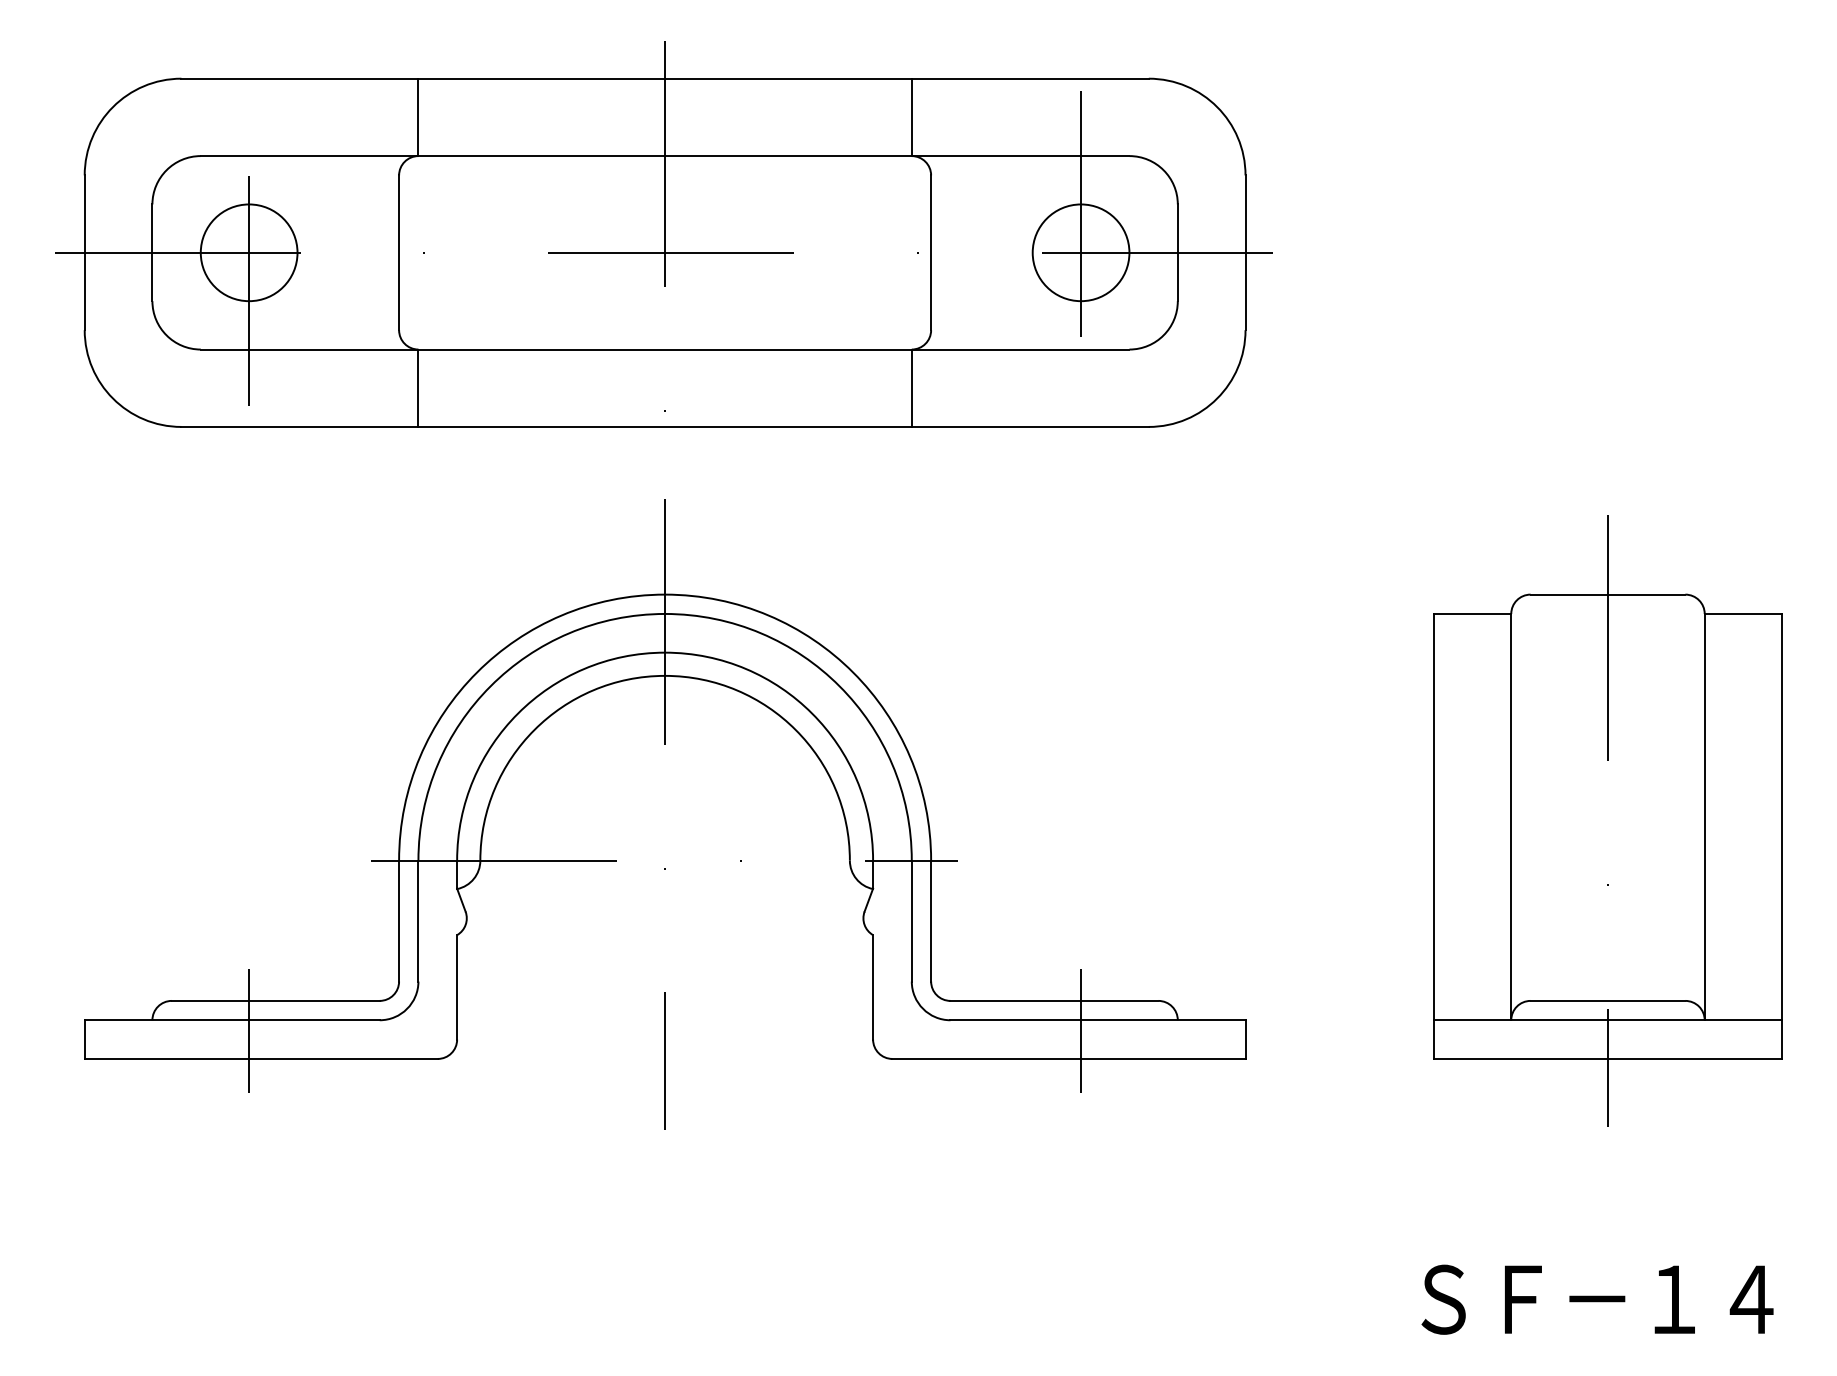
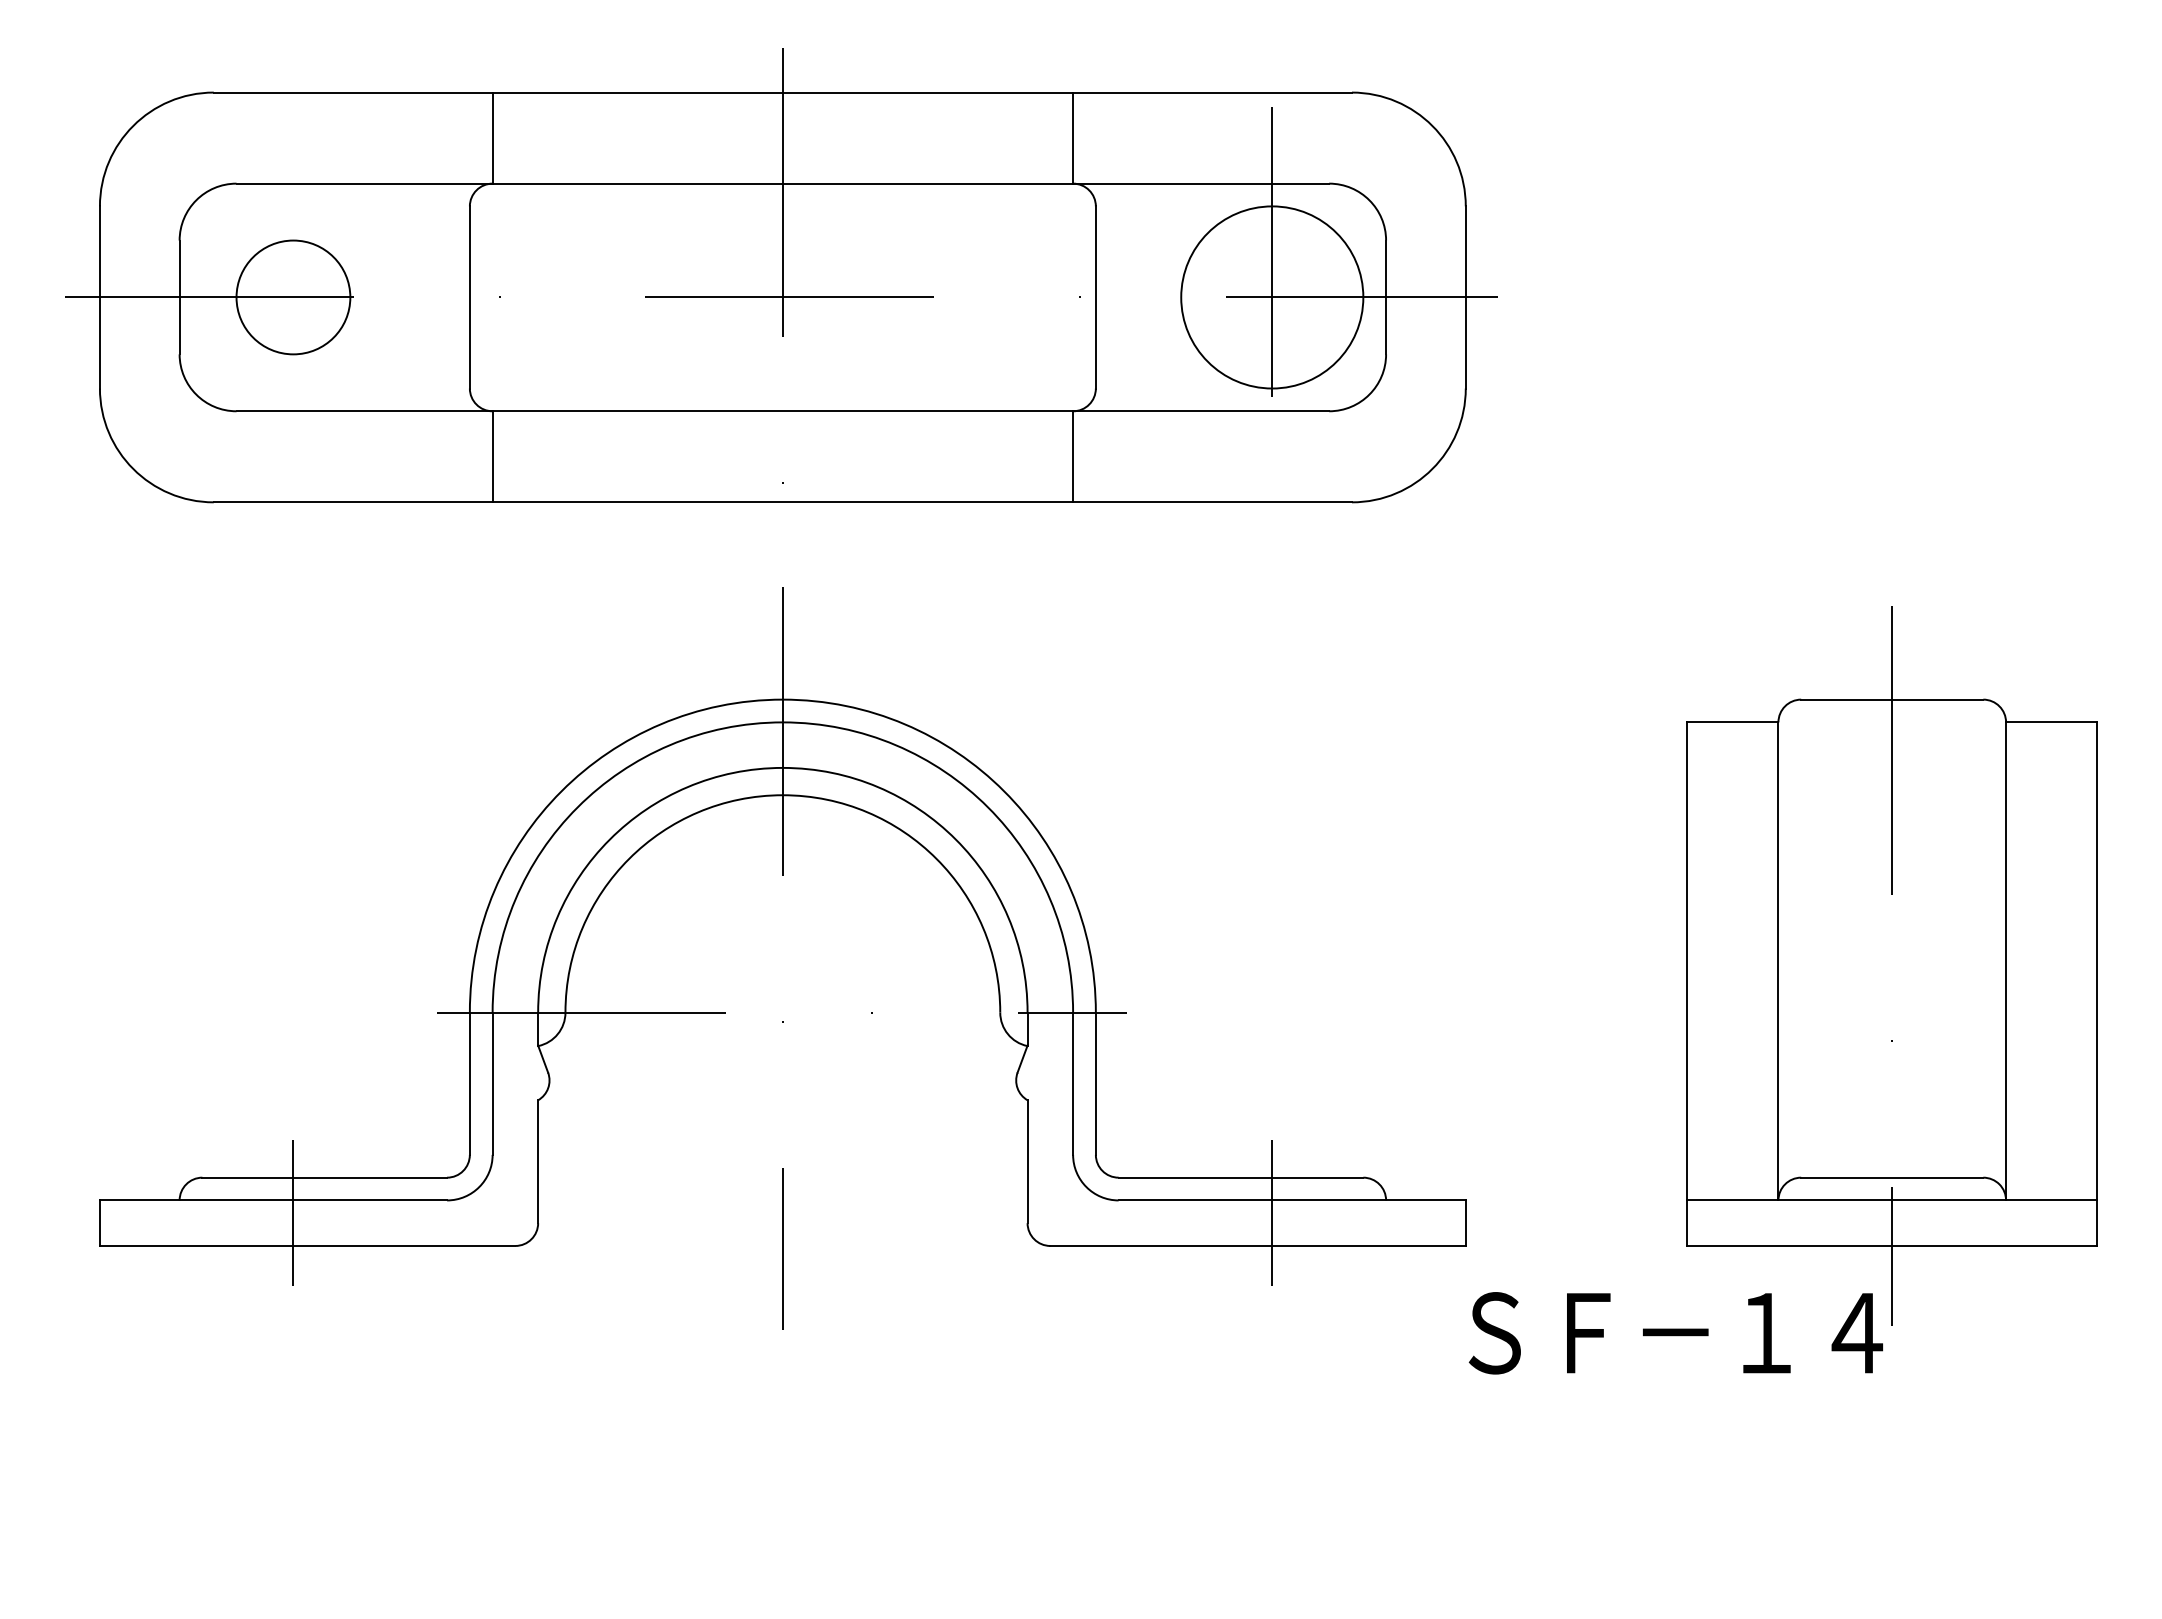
circle: (1081, 252) -> (1272, 297), size x1.6
line: (249, 291) -> (293, 342), removed
text: (1597, 1299) -> (1675, 1333), moved

